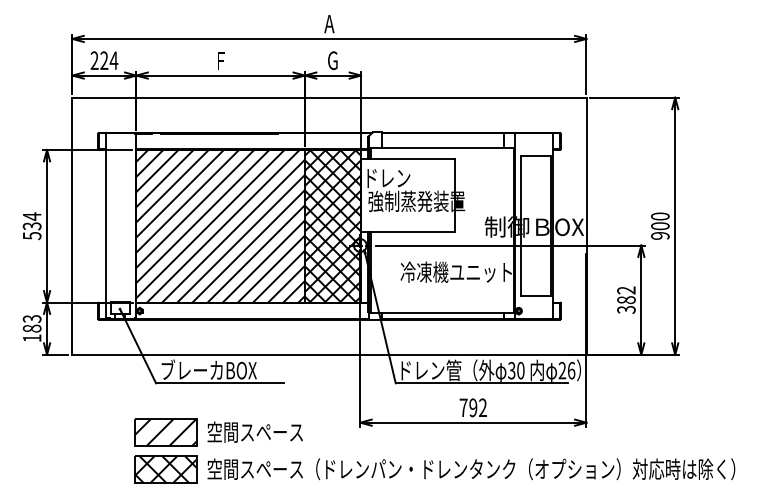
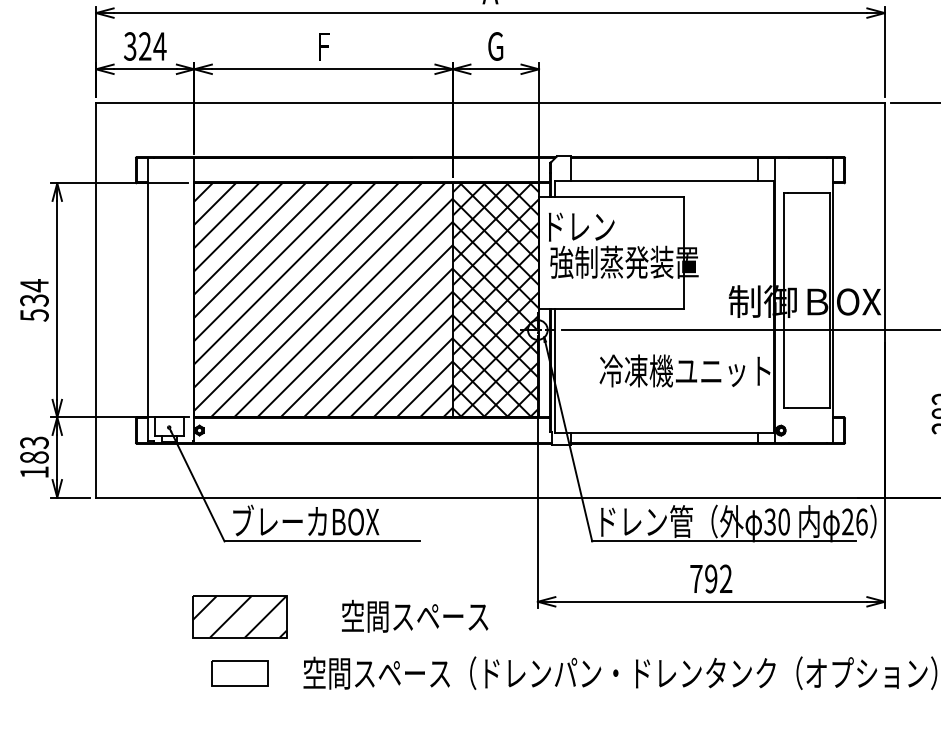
text: (94, 61) -> (130, 47), 224 -> 324
text: (254, 431) -> (413, 615), moved
part: (165, 469) -> (239, 673), size x0.6

